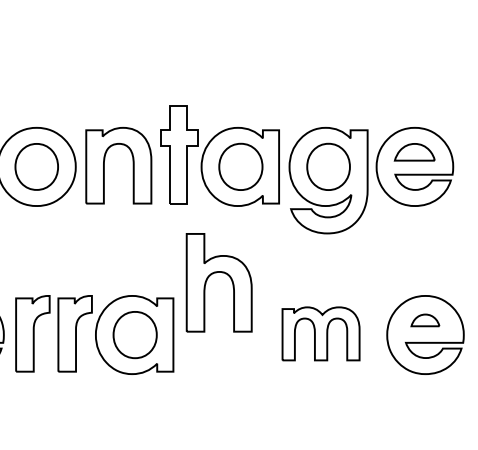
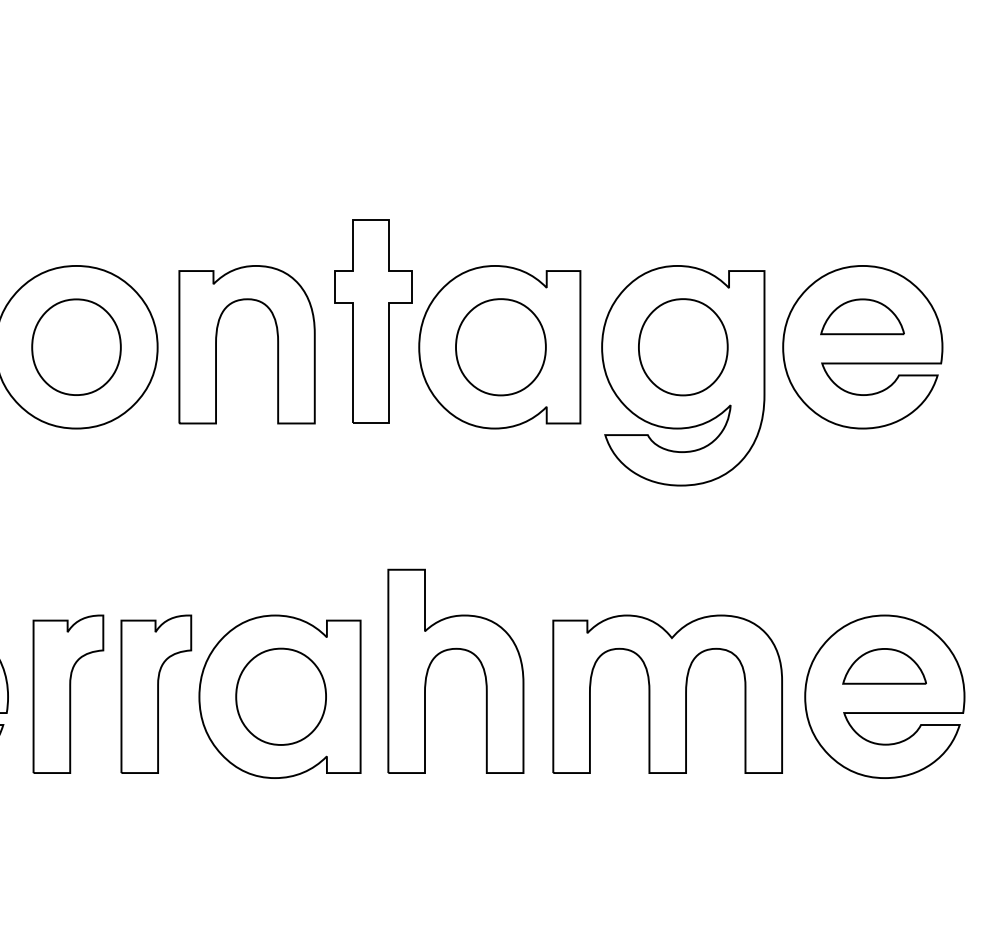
part: (216, 273) -> (450, 652), moved
part: (425, 320) -> (884, 666), size x1.43
part: (320, 333) -> (666, 693), size x1.43

